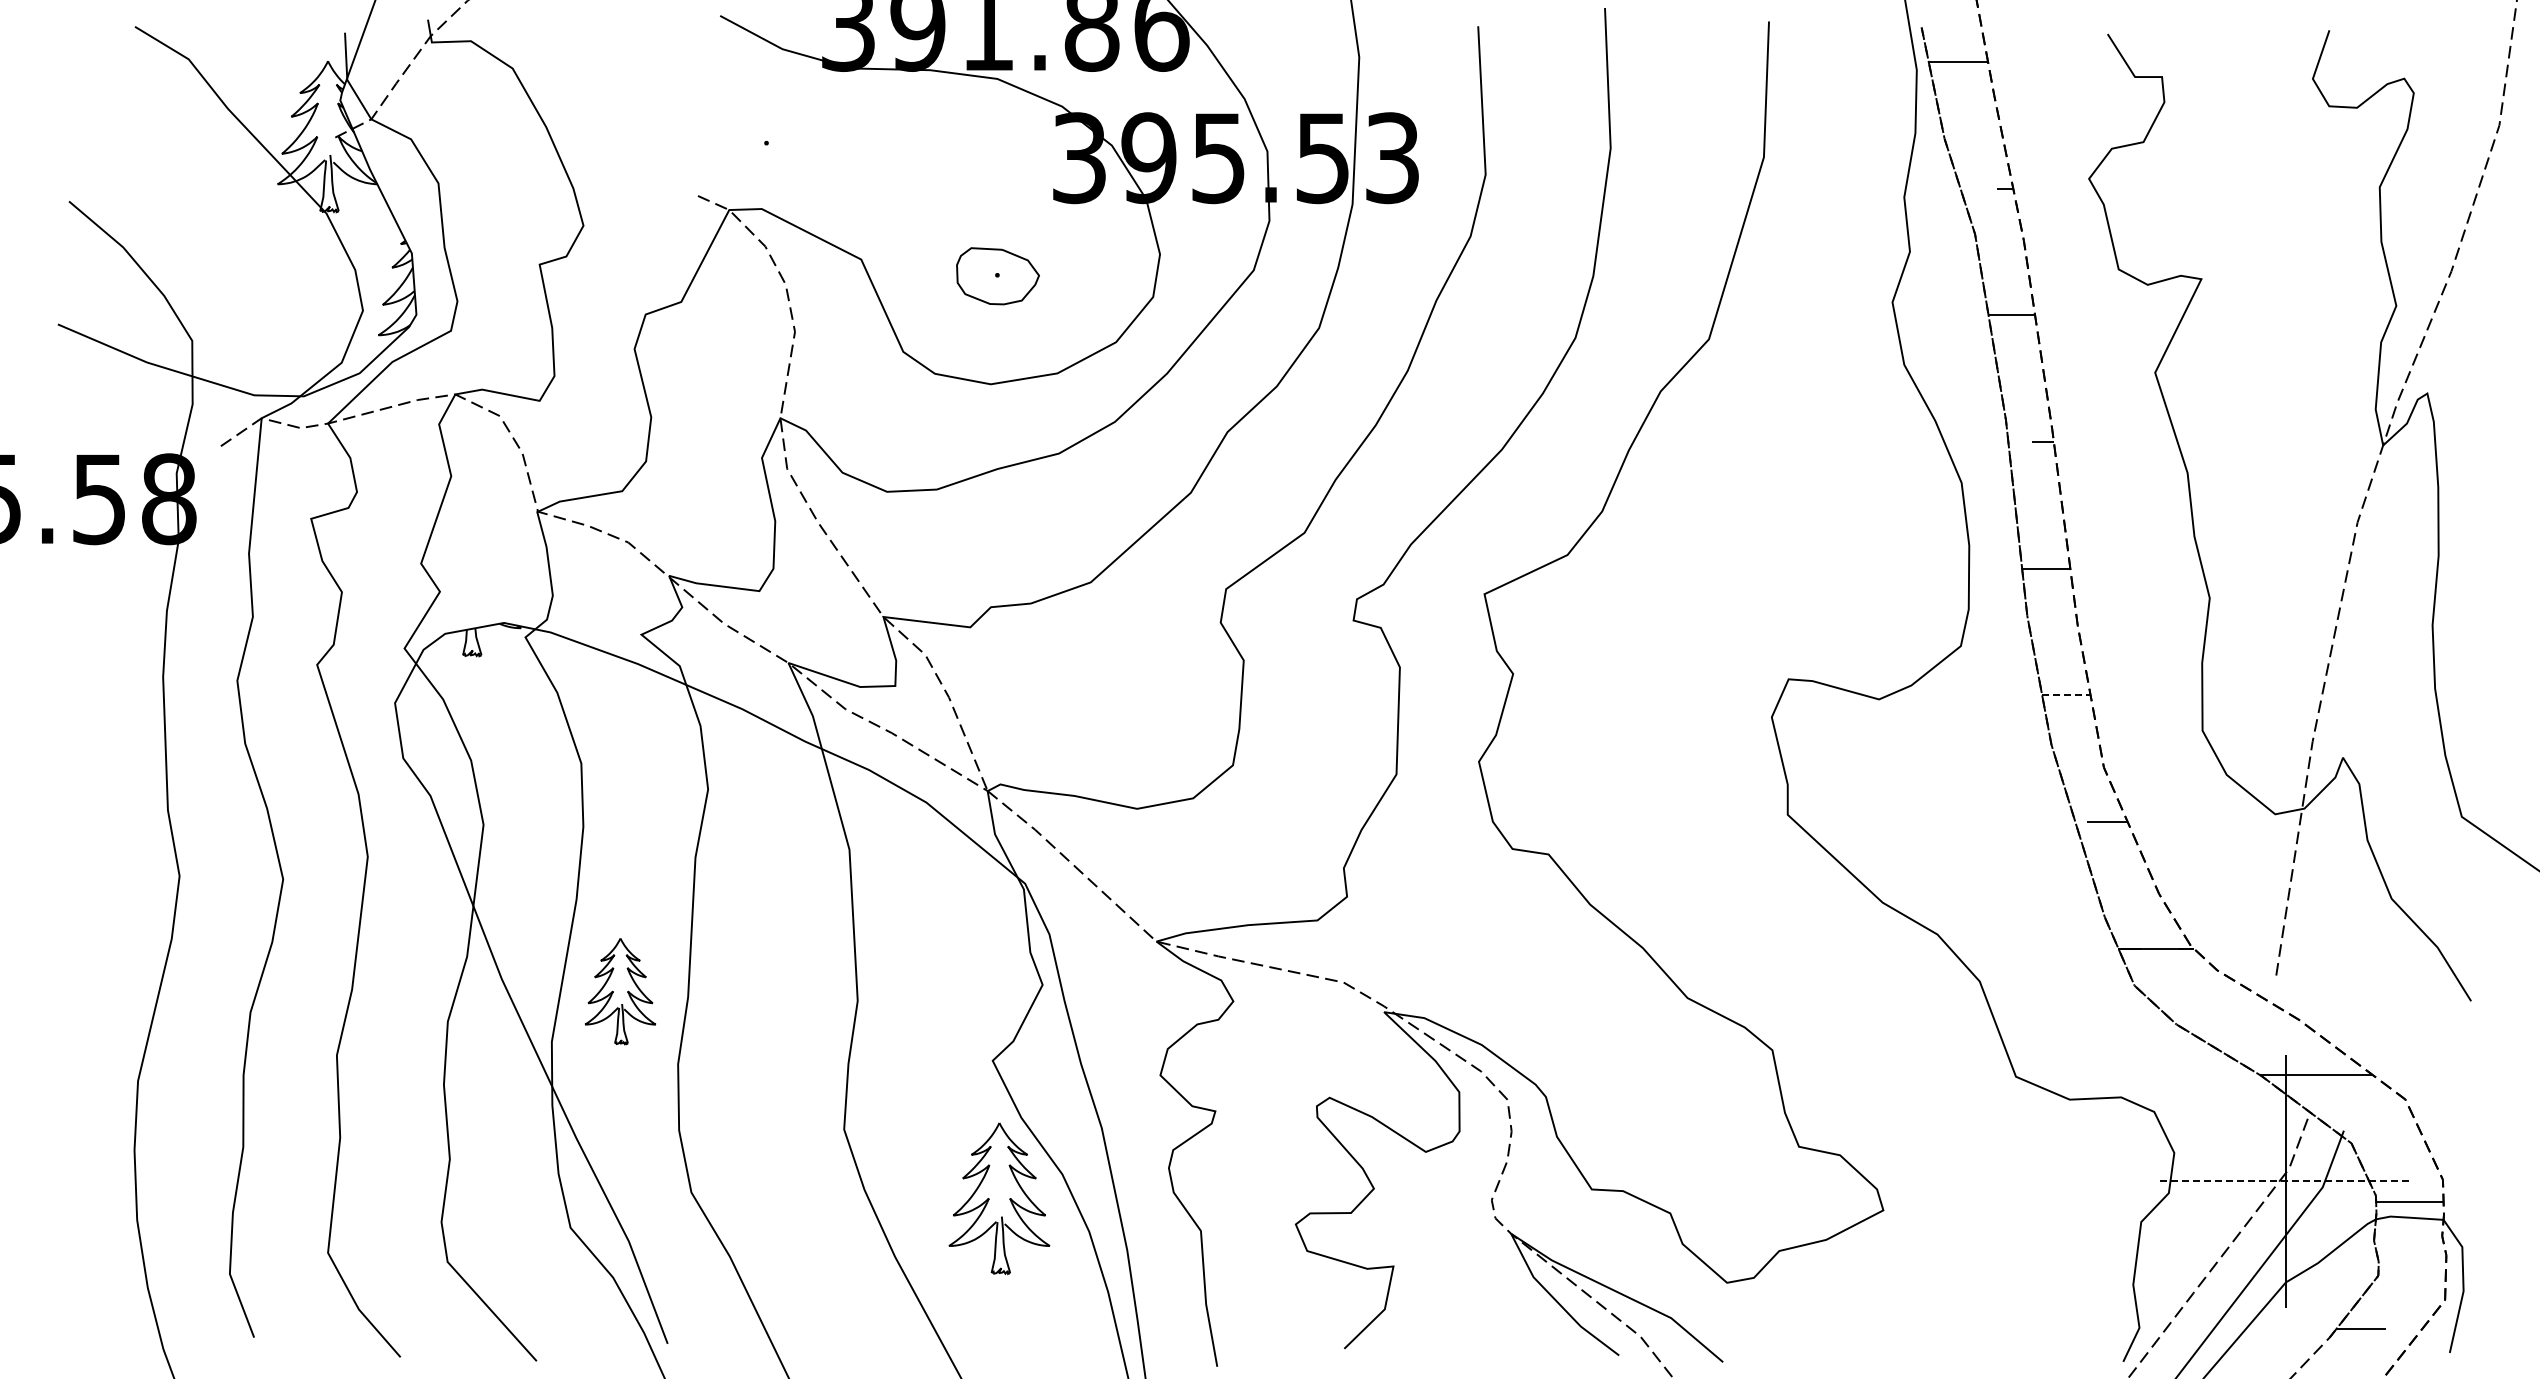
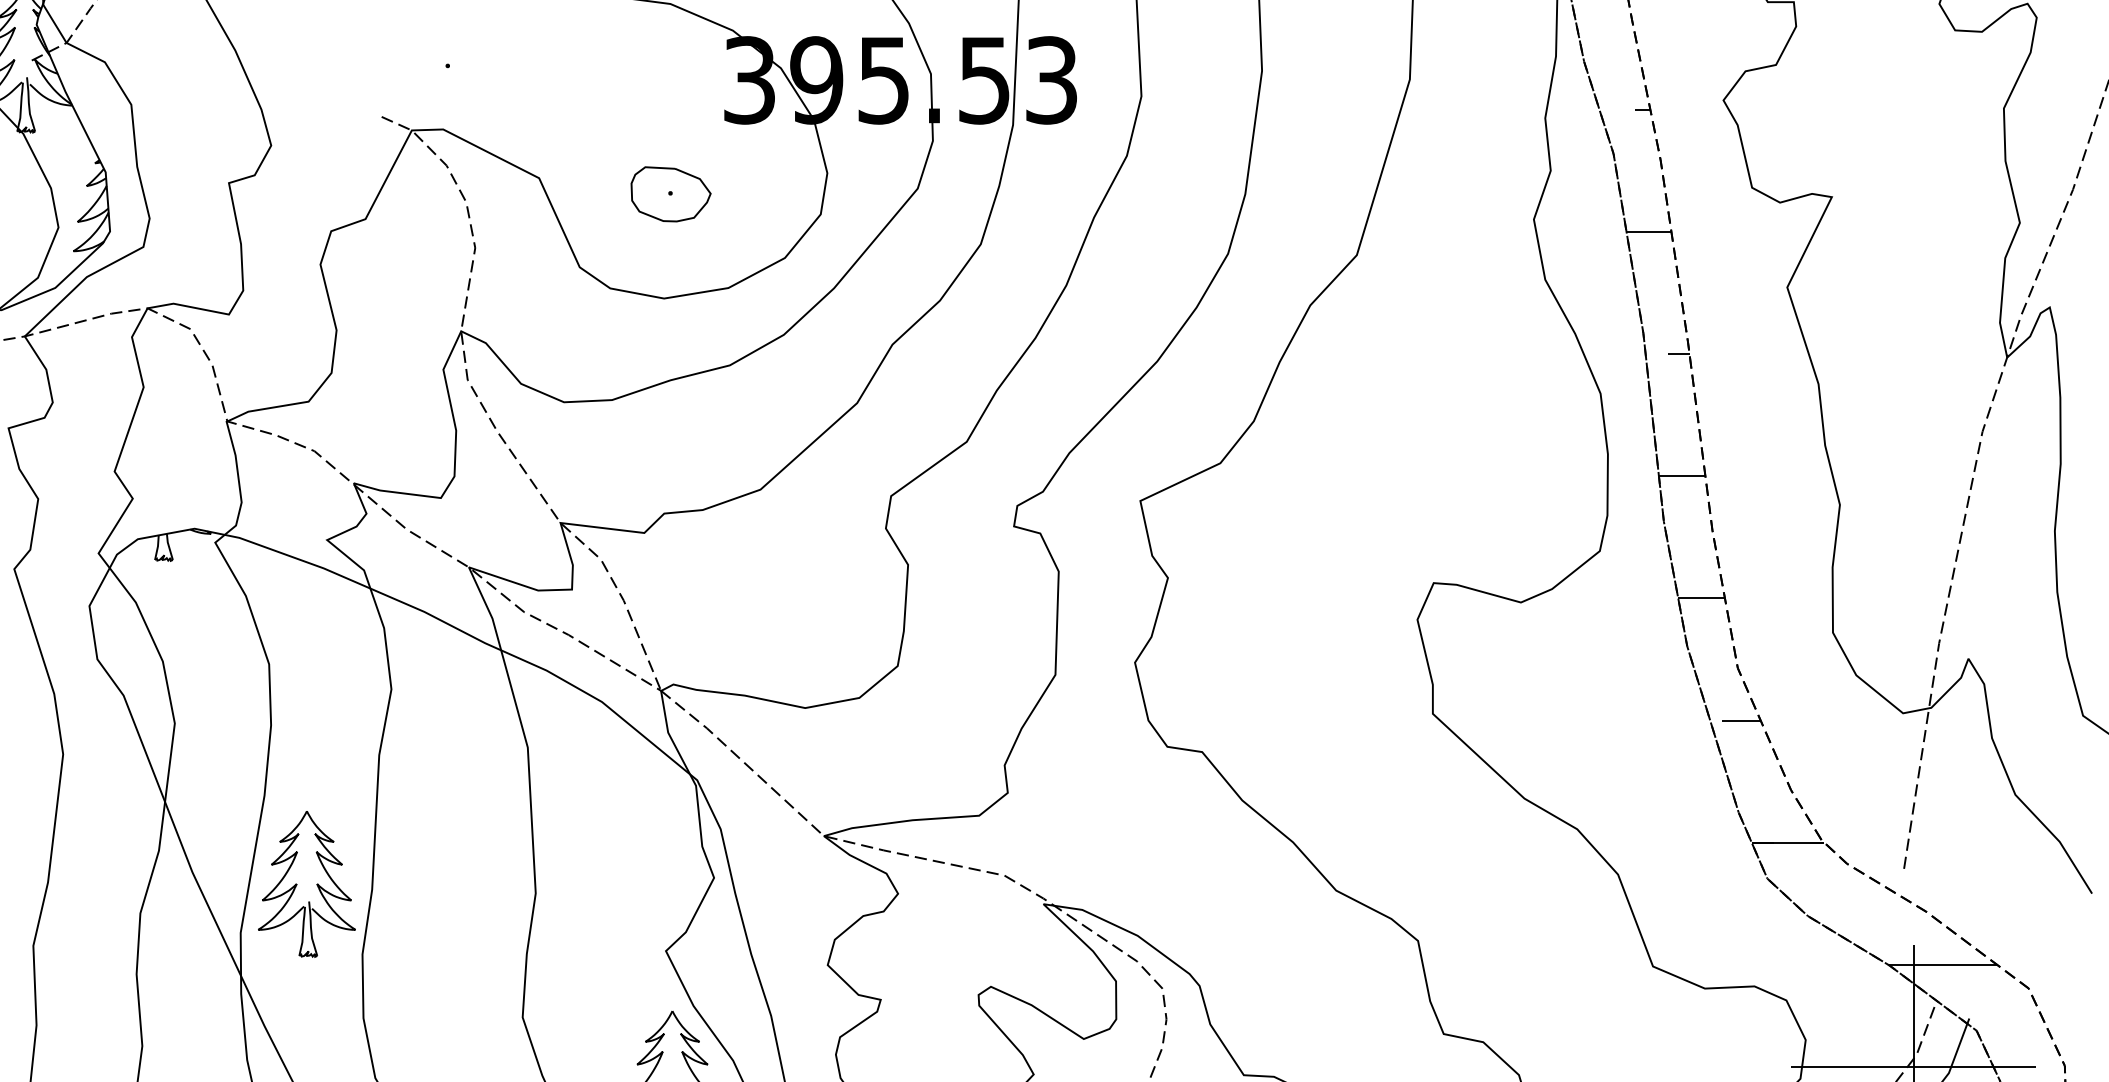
line: (2066, 695) -> (1701, 598), dashed -> solid
part: (620, 991) -> (306, 884), size x1.43
line: (2286, 1181) -> (1913, 1067), dashed -> solid

